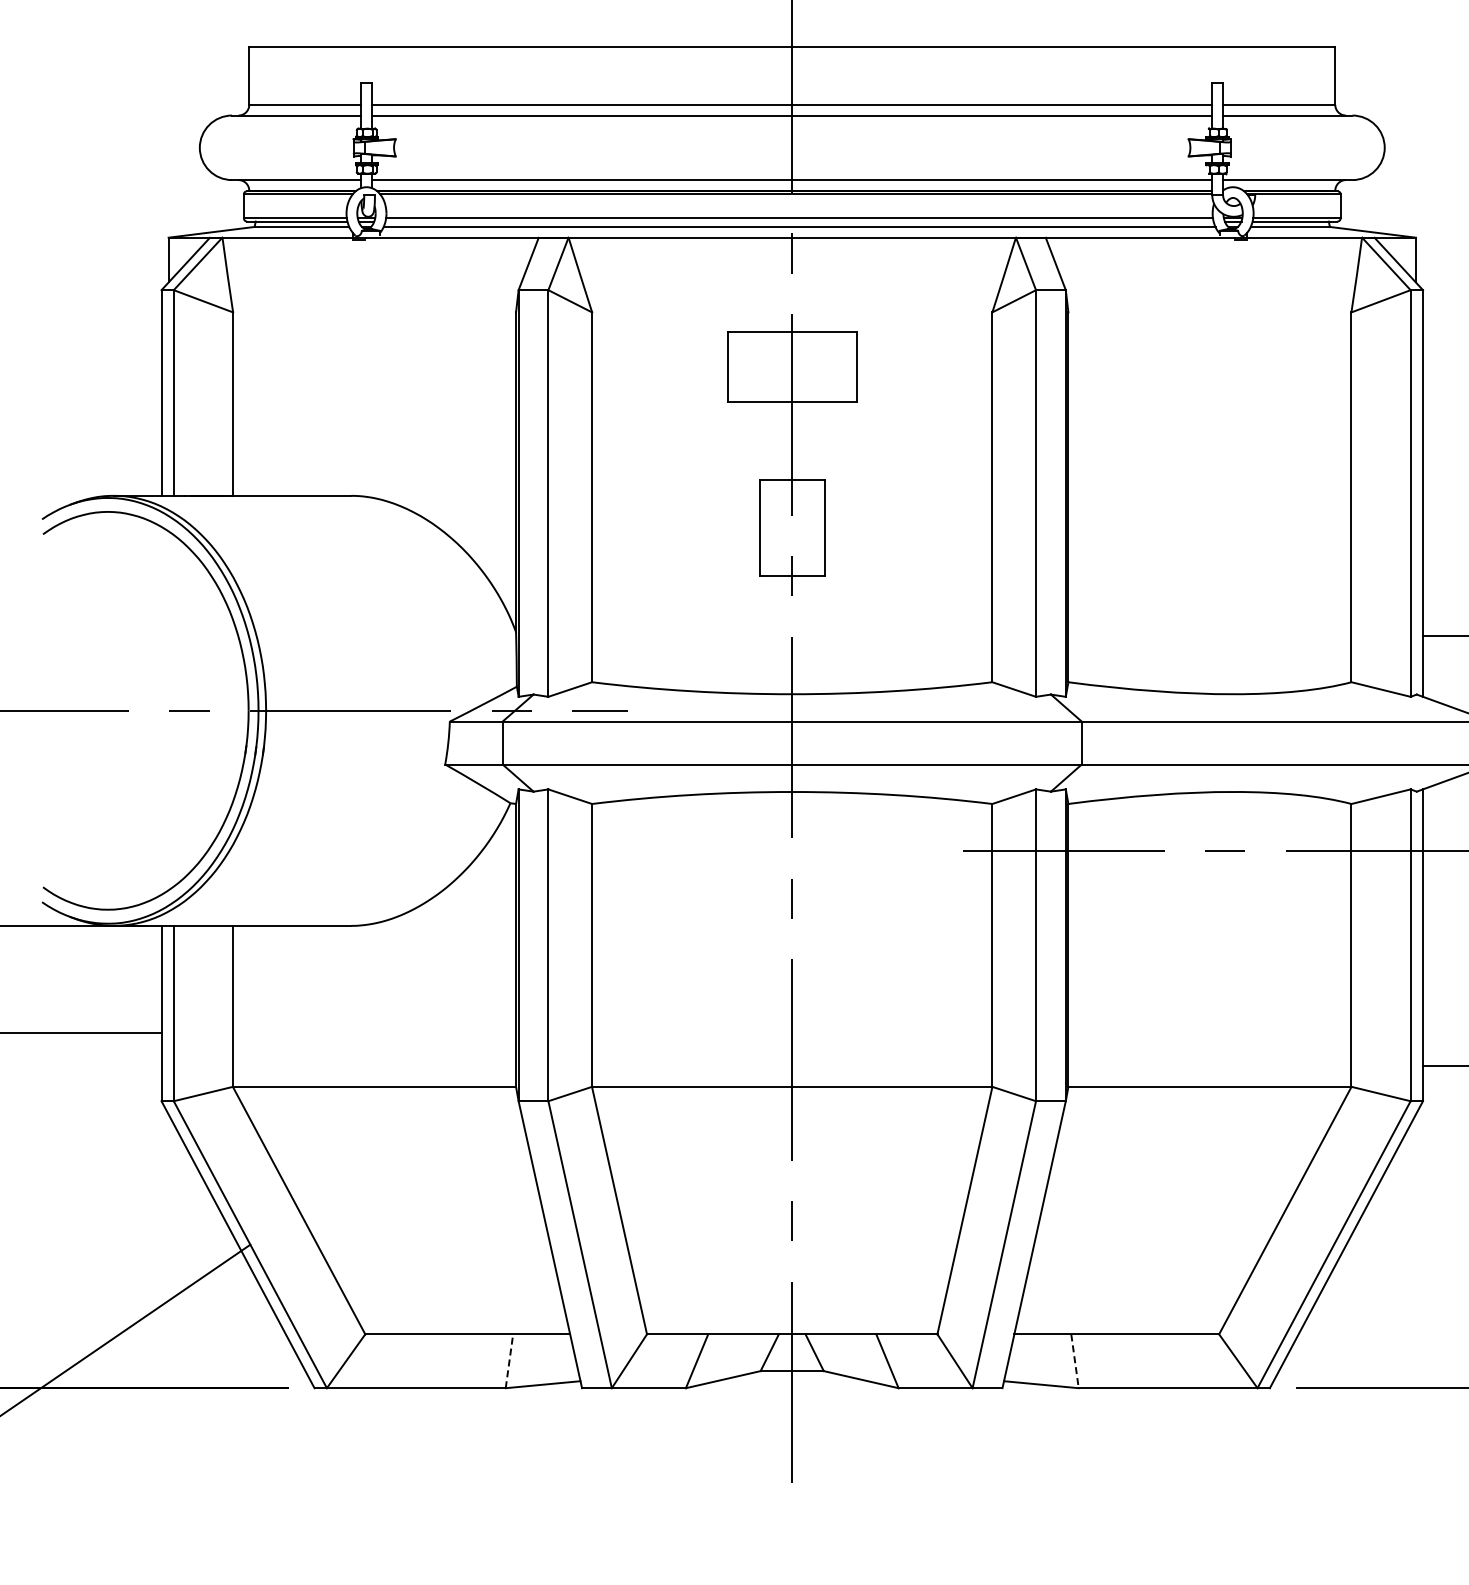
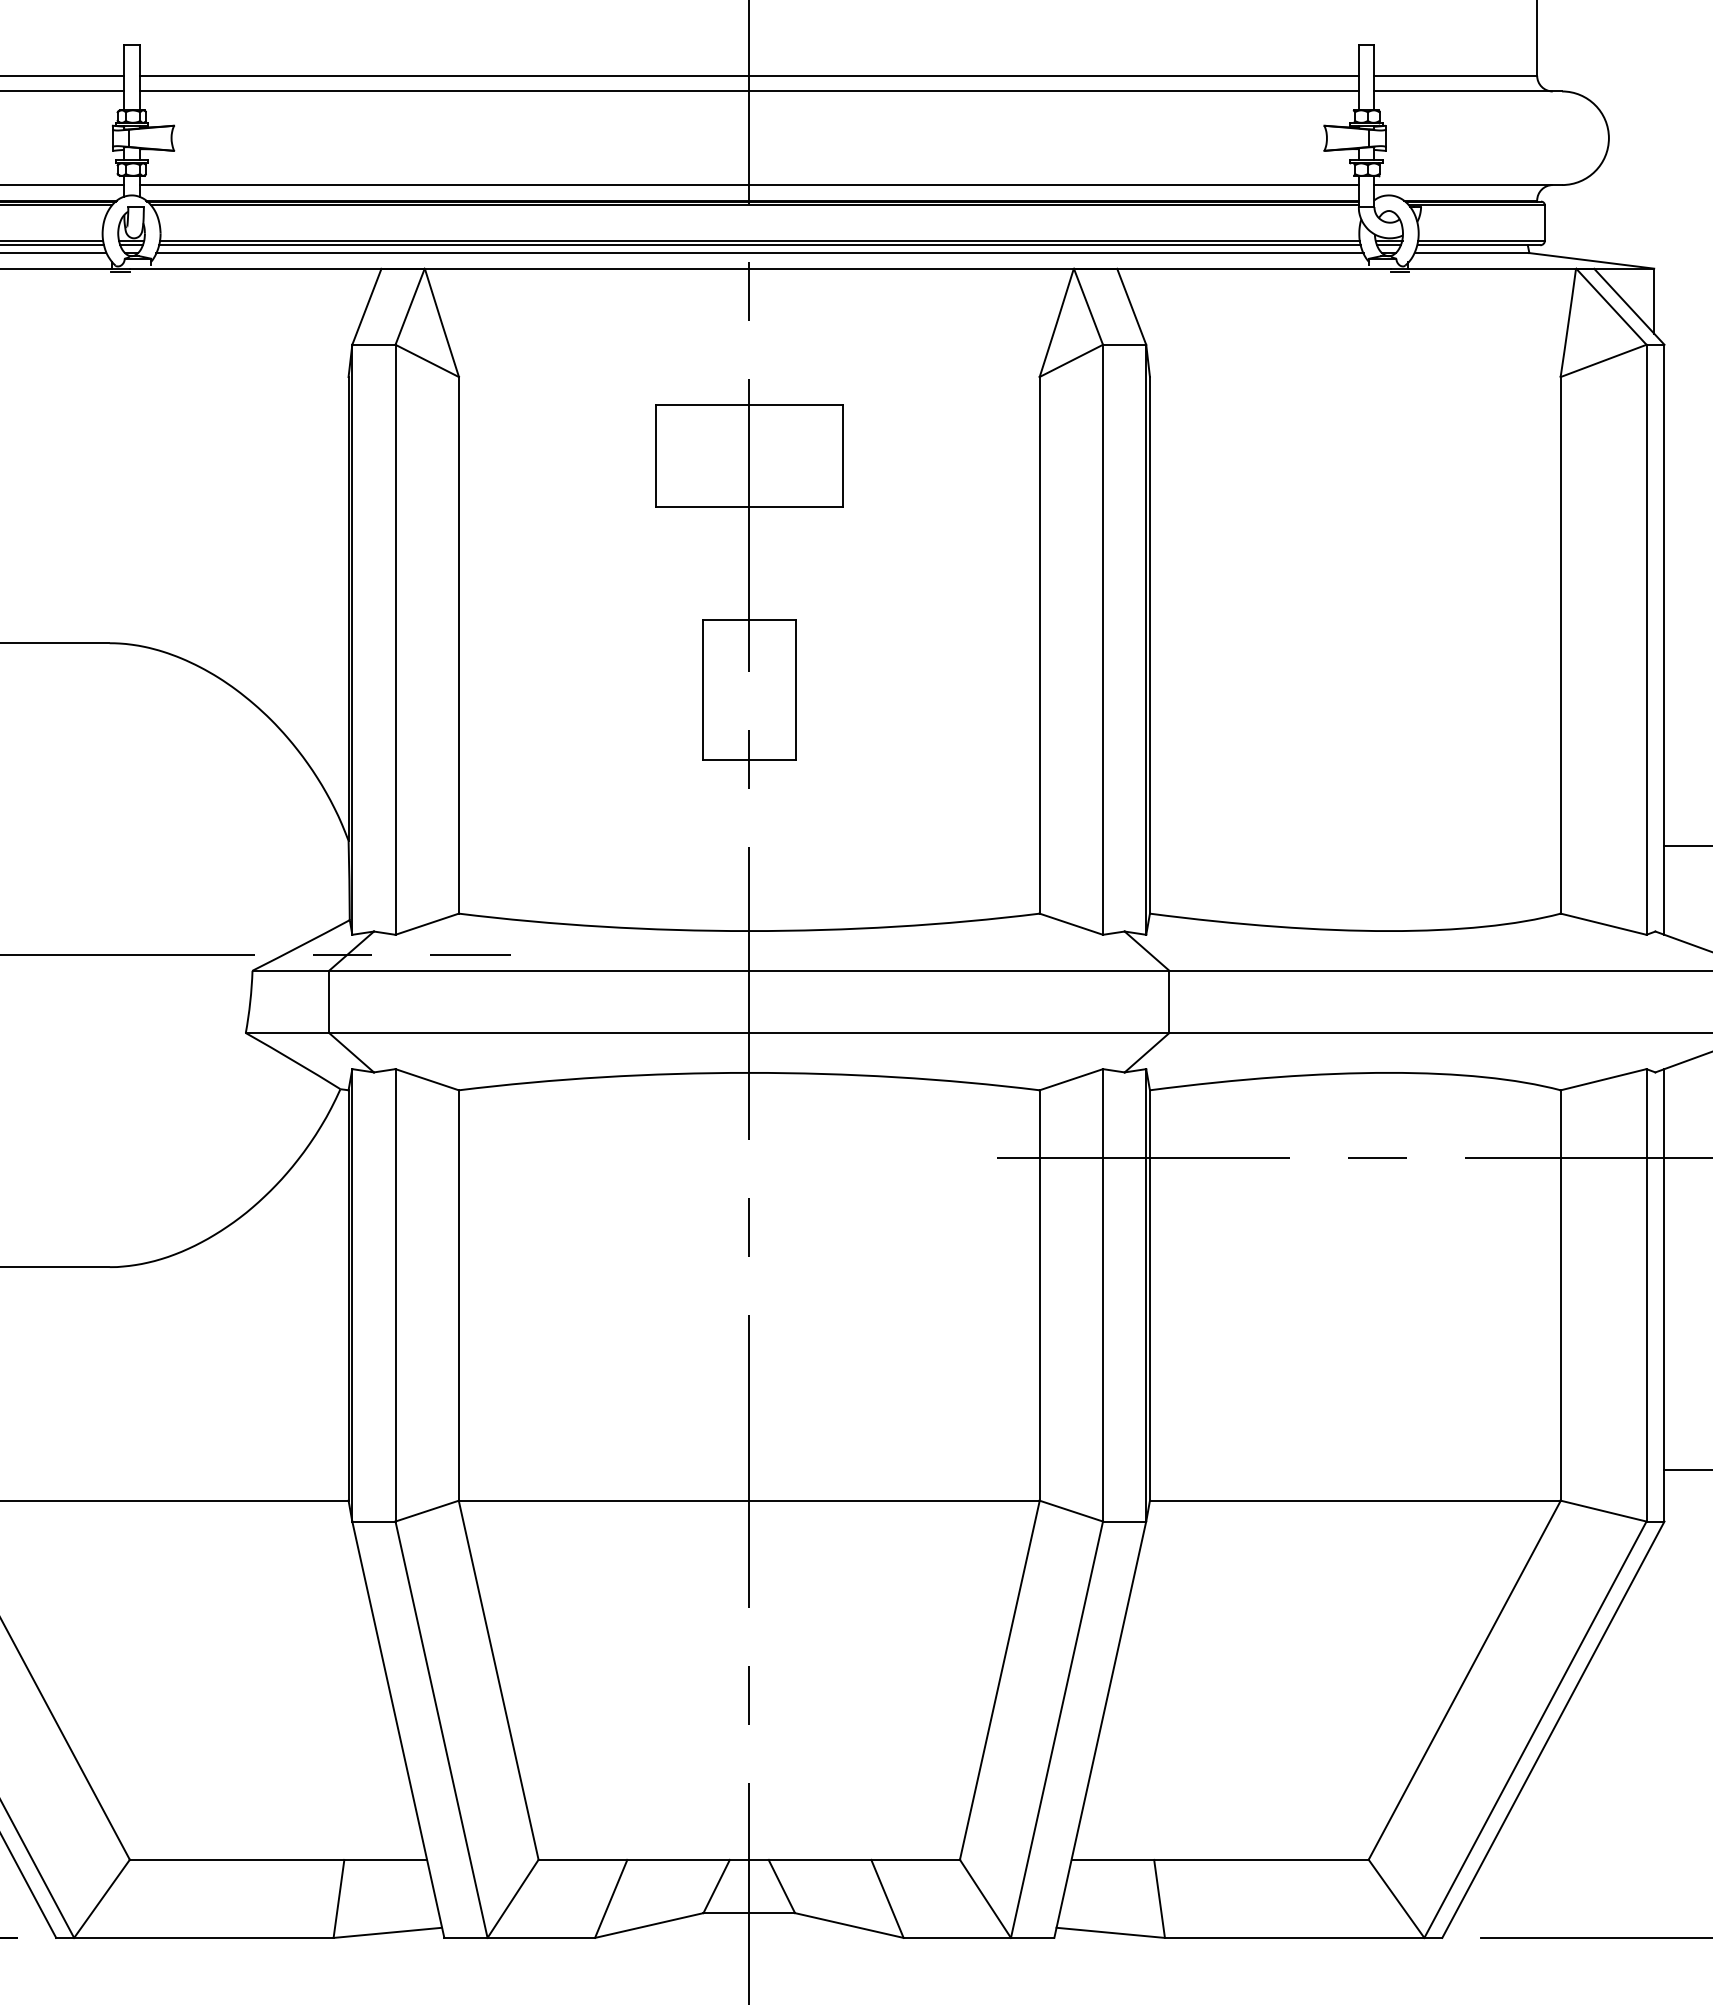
line: (799, 221) -> (759, 245), added
line: (509, 1360) -> (339, 1897), dashed -> solid
line: (1075, 1361) -> (1160, 1899), dashed -> solid

